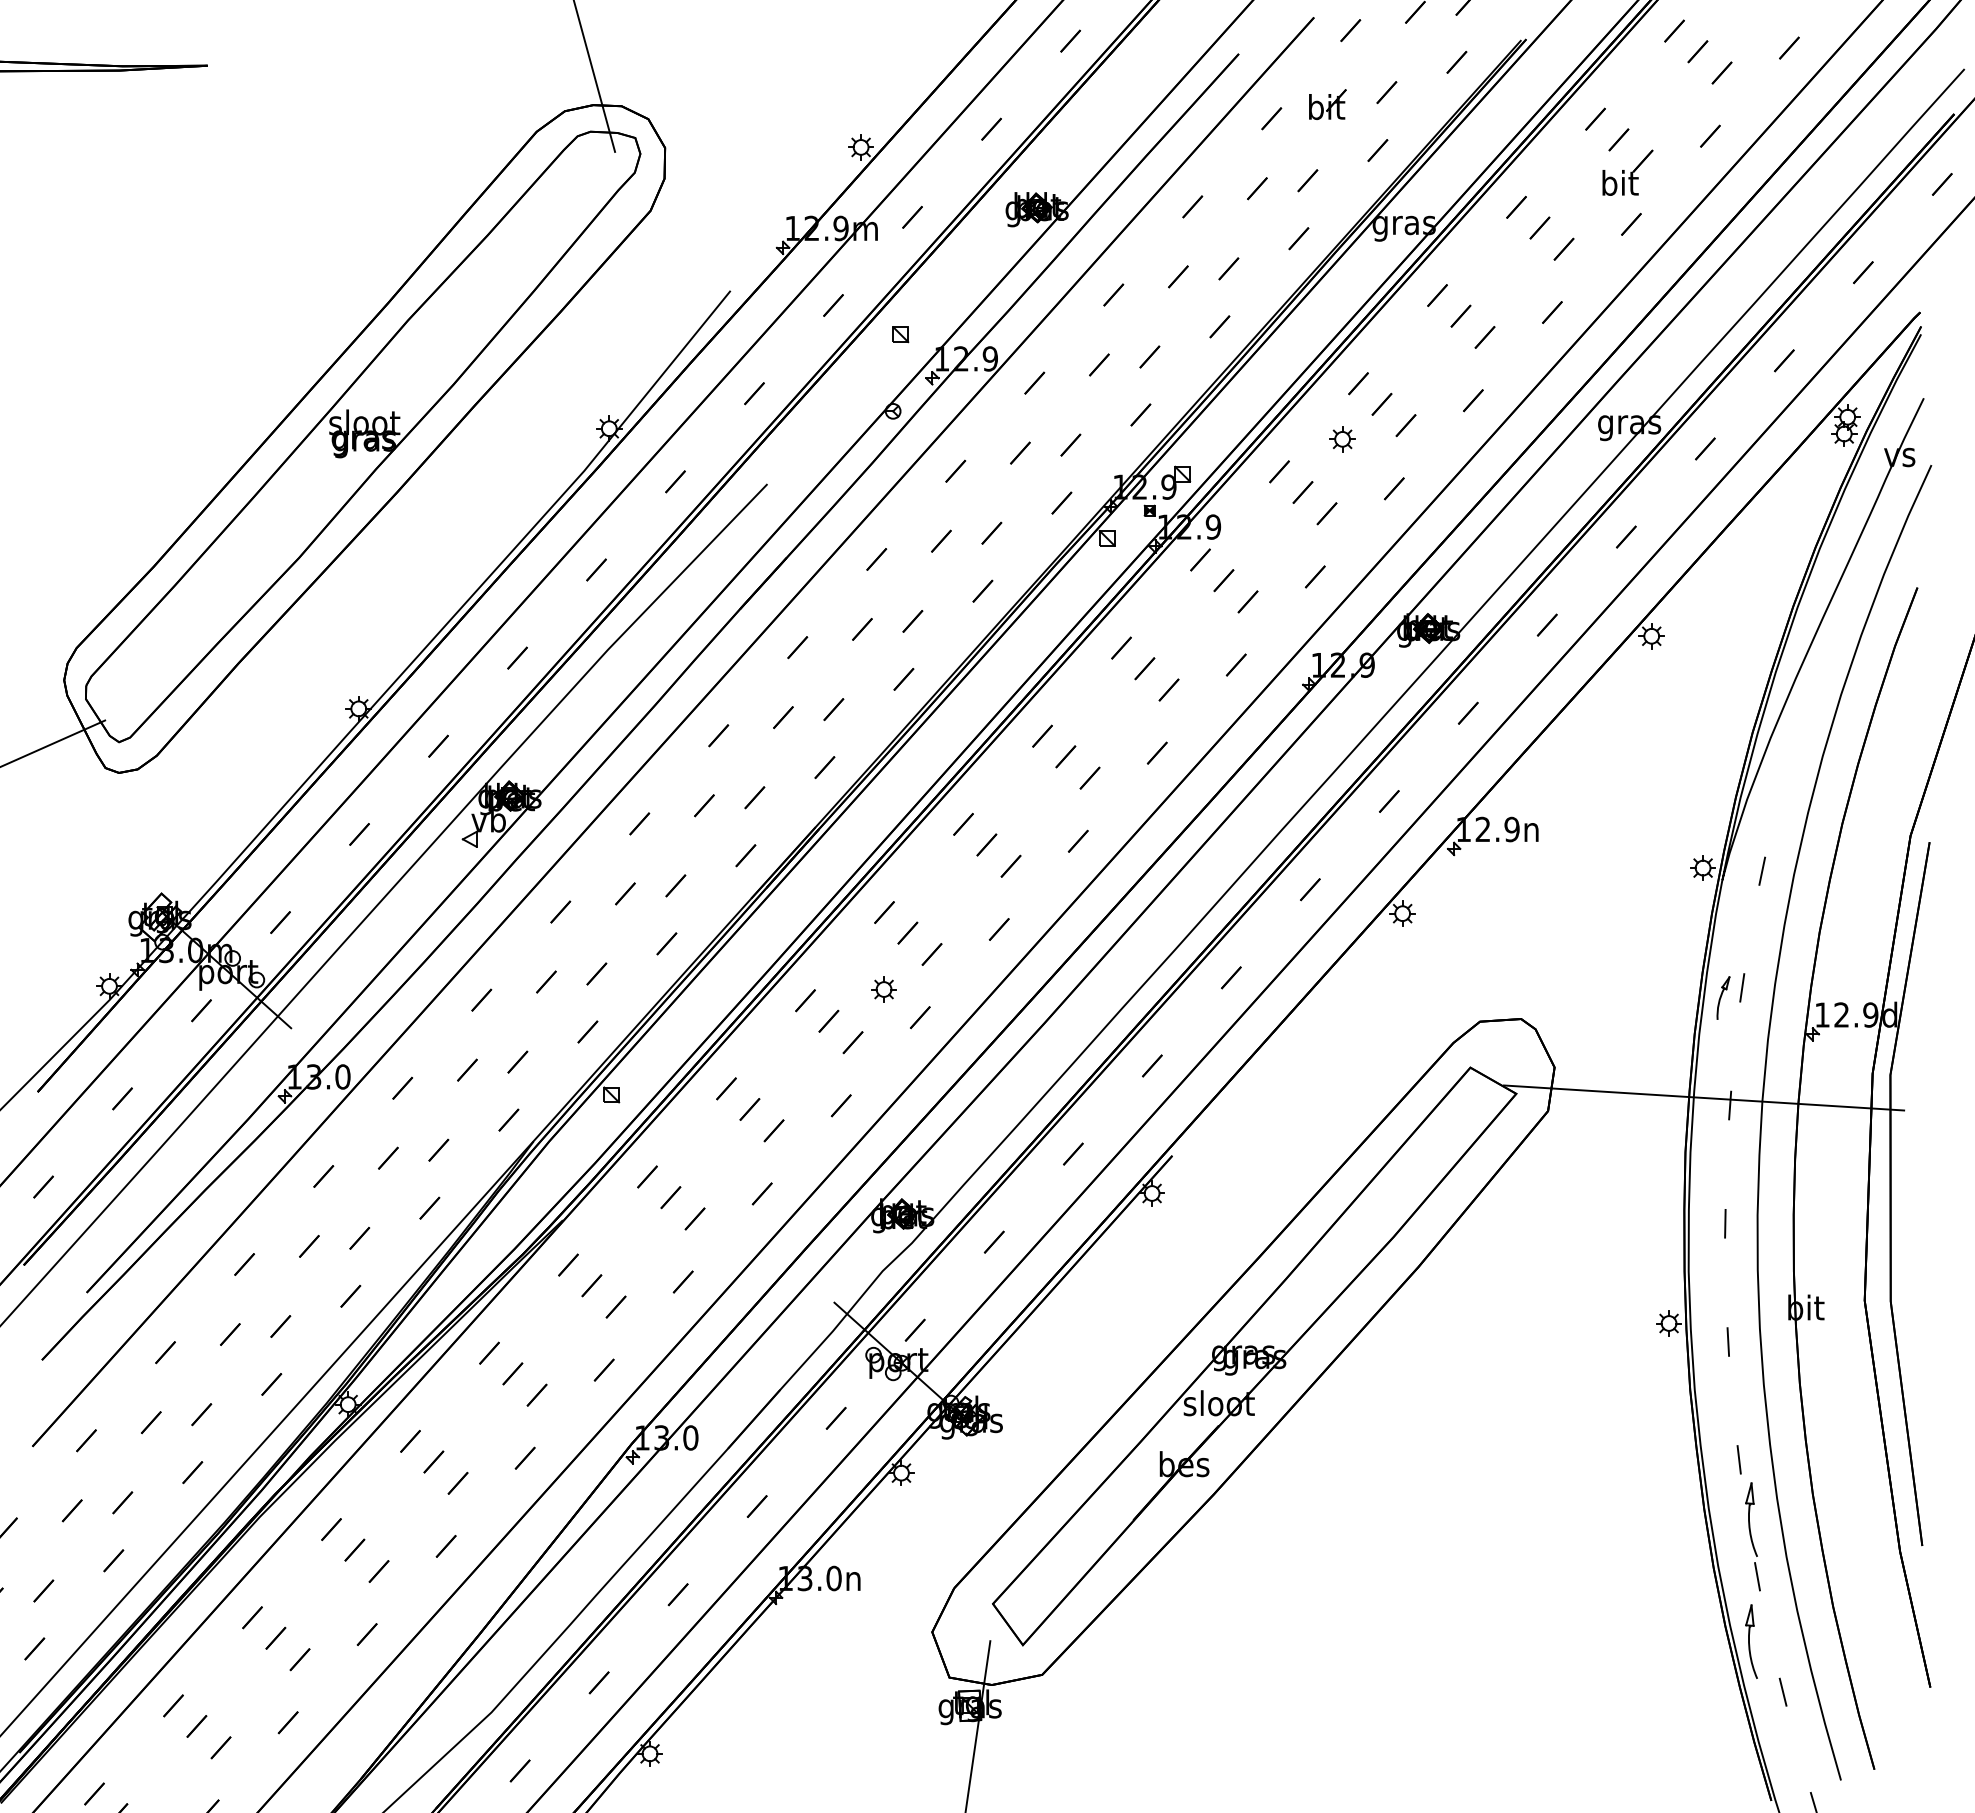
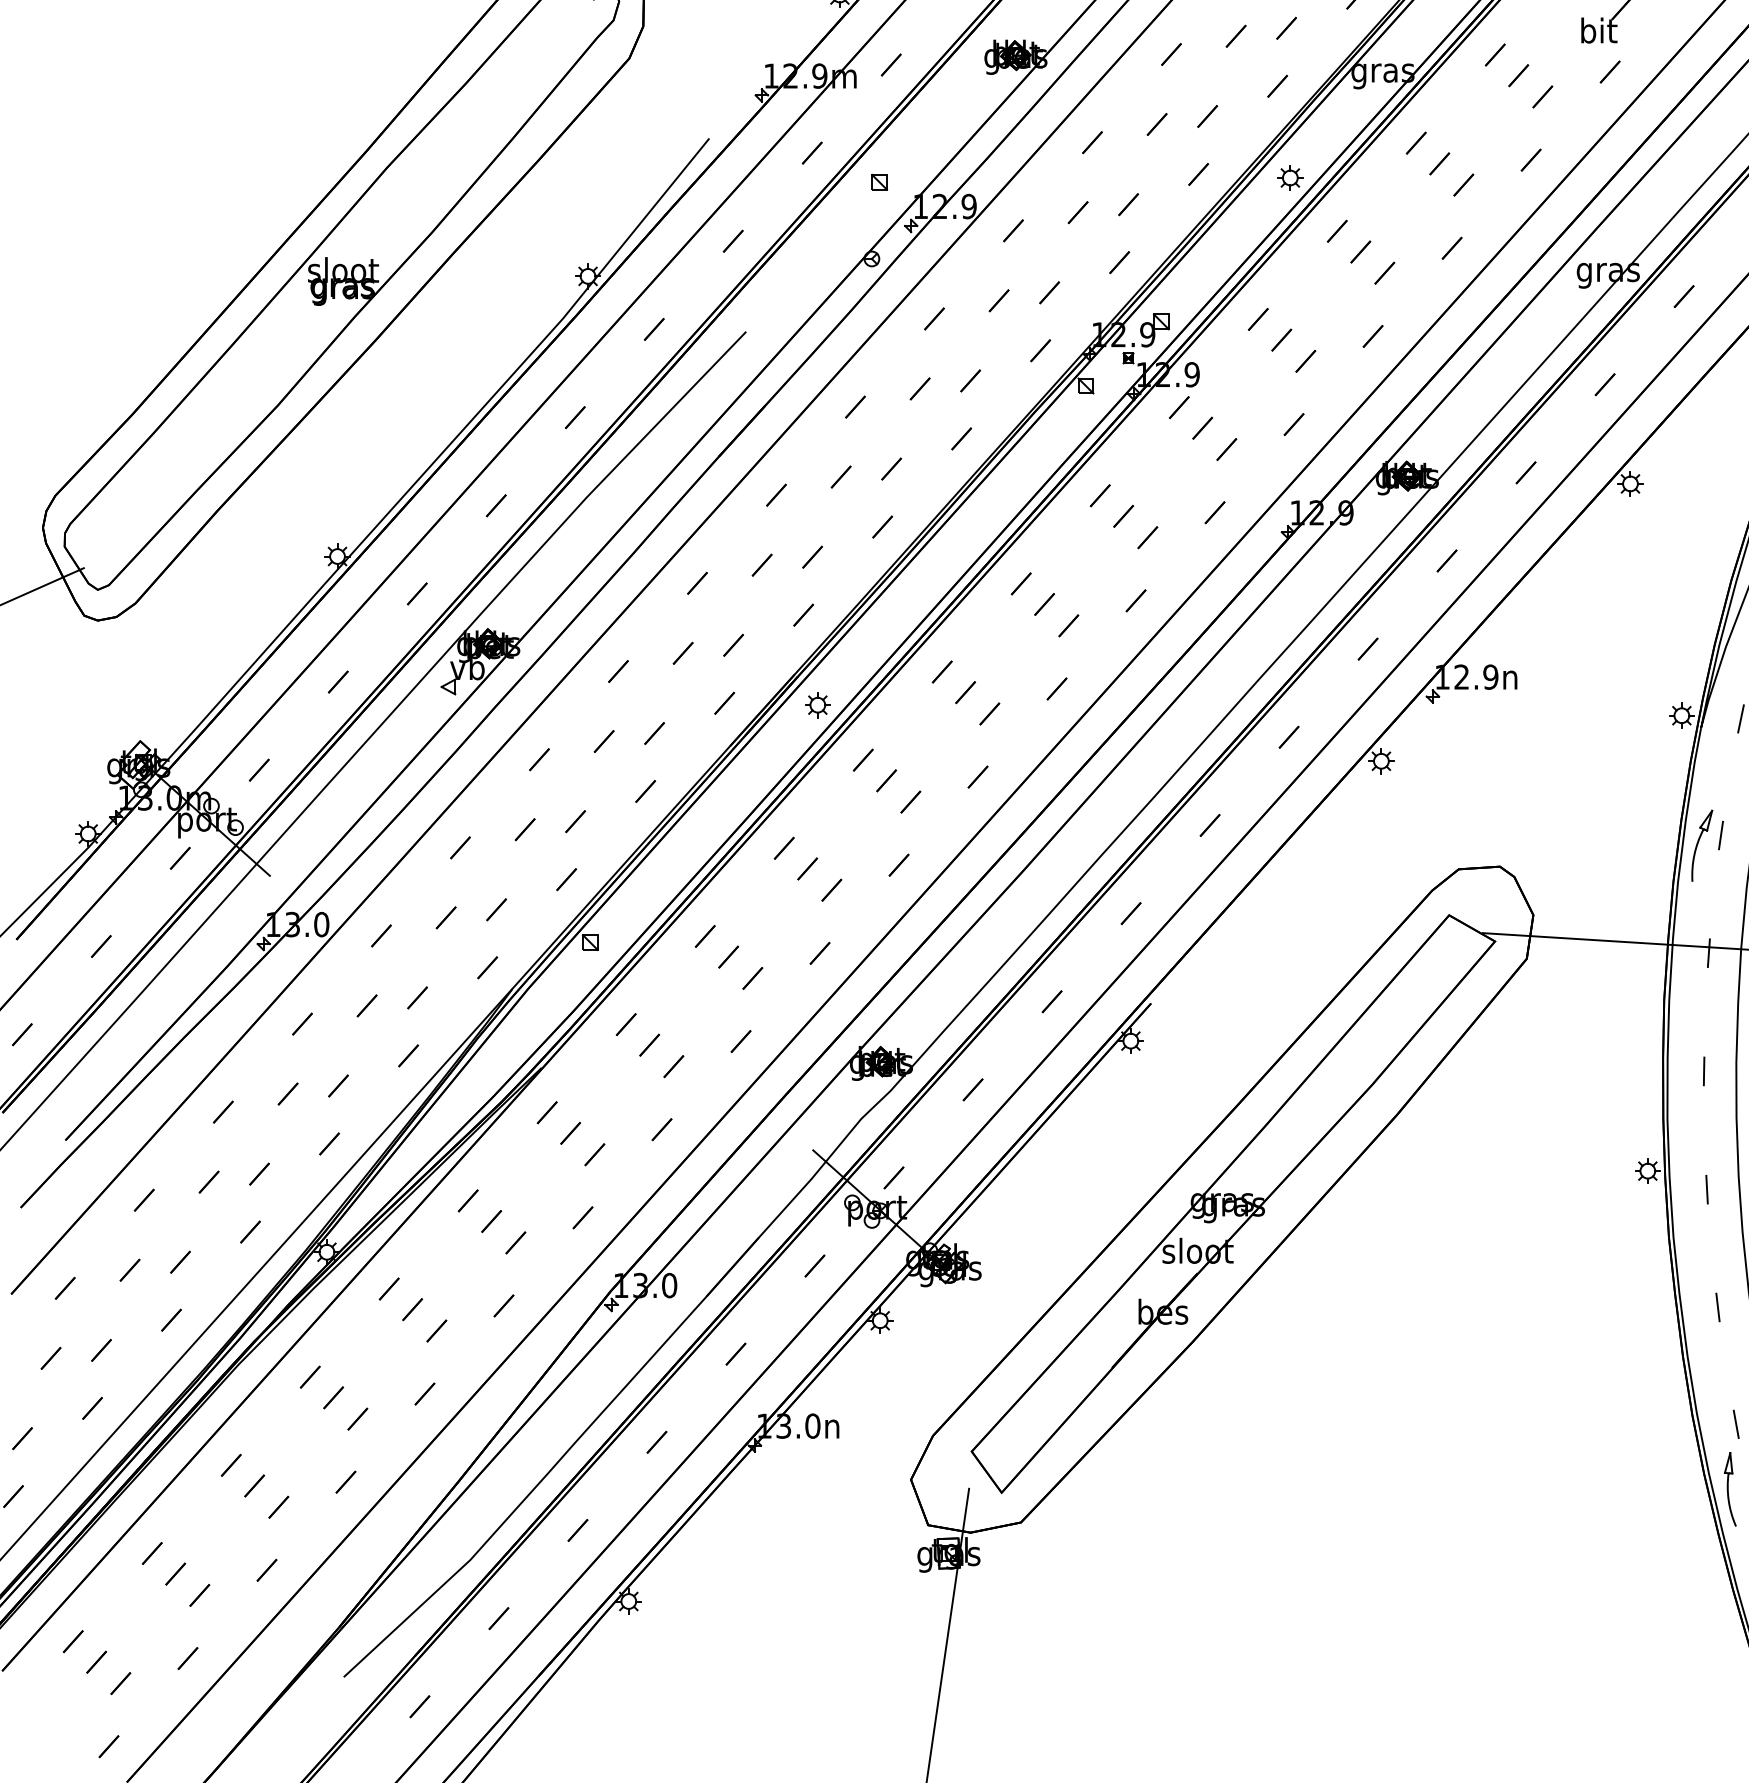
part: (1342, 439) -> (1290, 178), moved
part: (883, 989) -> (817, 705), moved
part: (1723, 998) -> (1702, 846), size x1.67
part: (1751, 1519) -> (1730, 1367), removed

